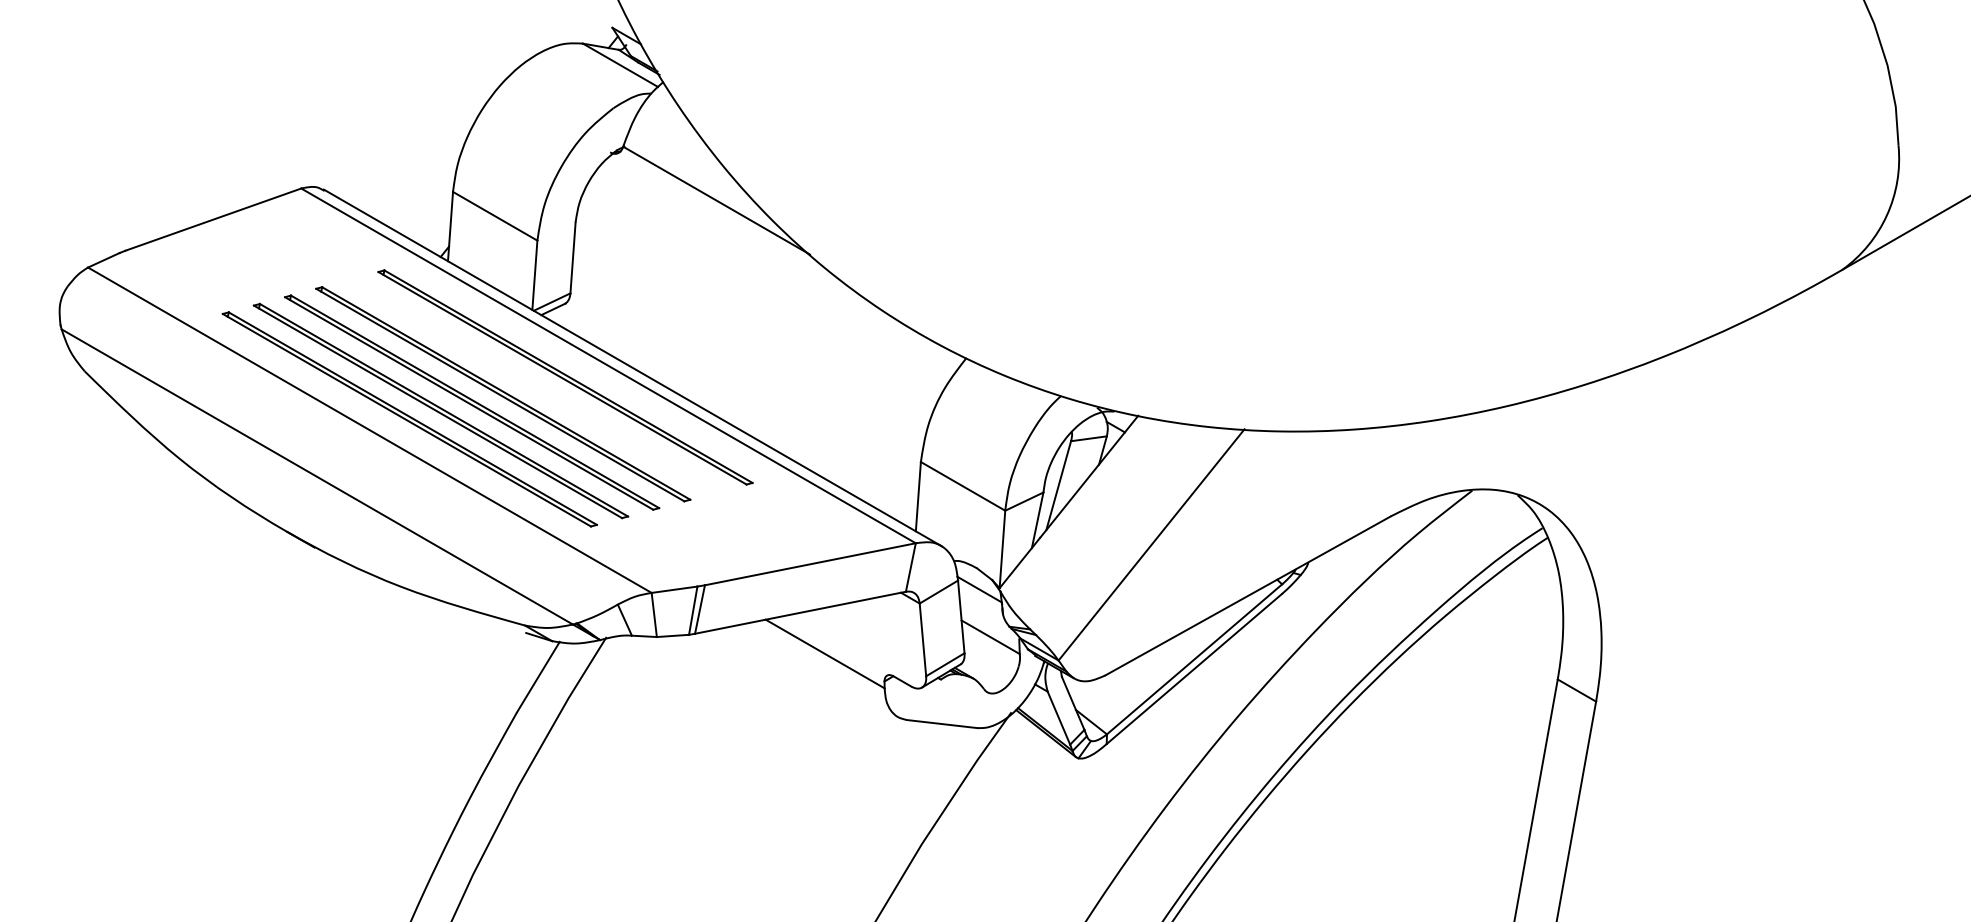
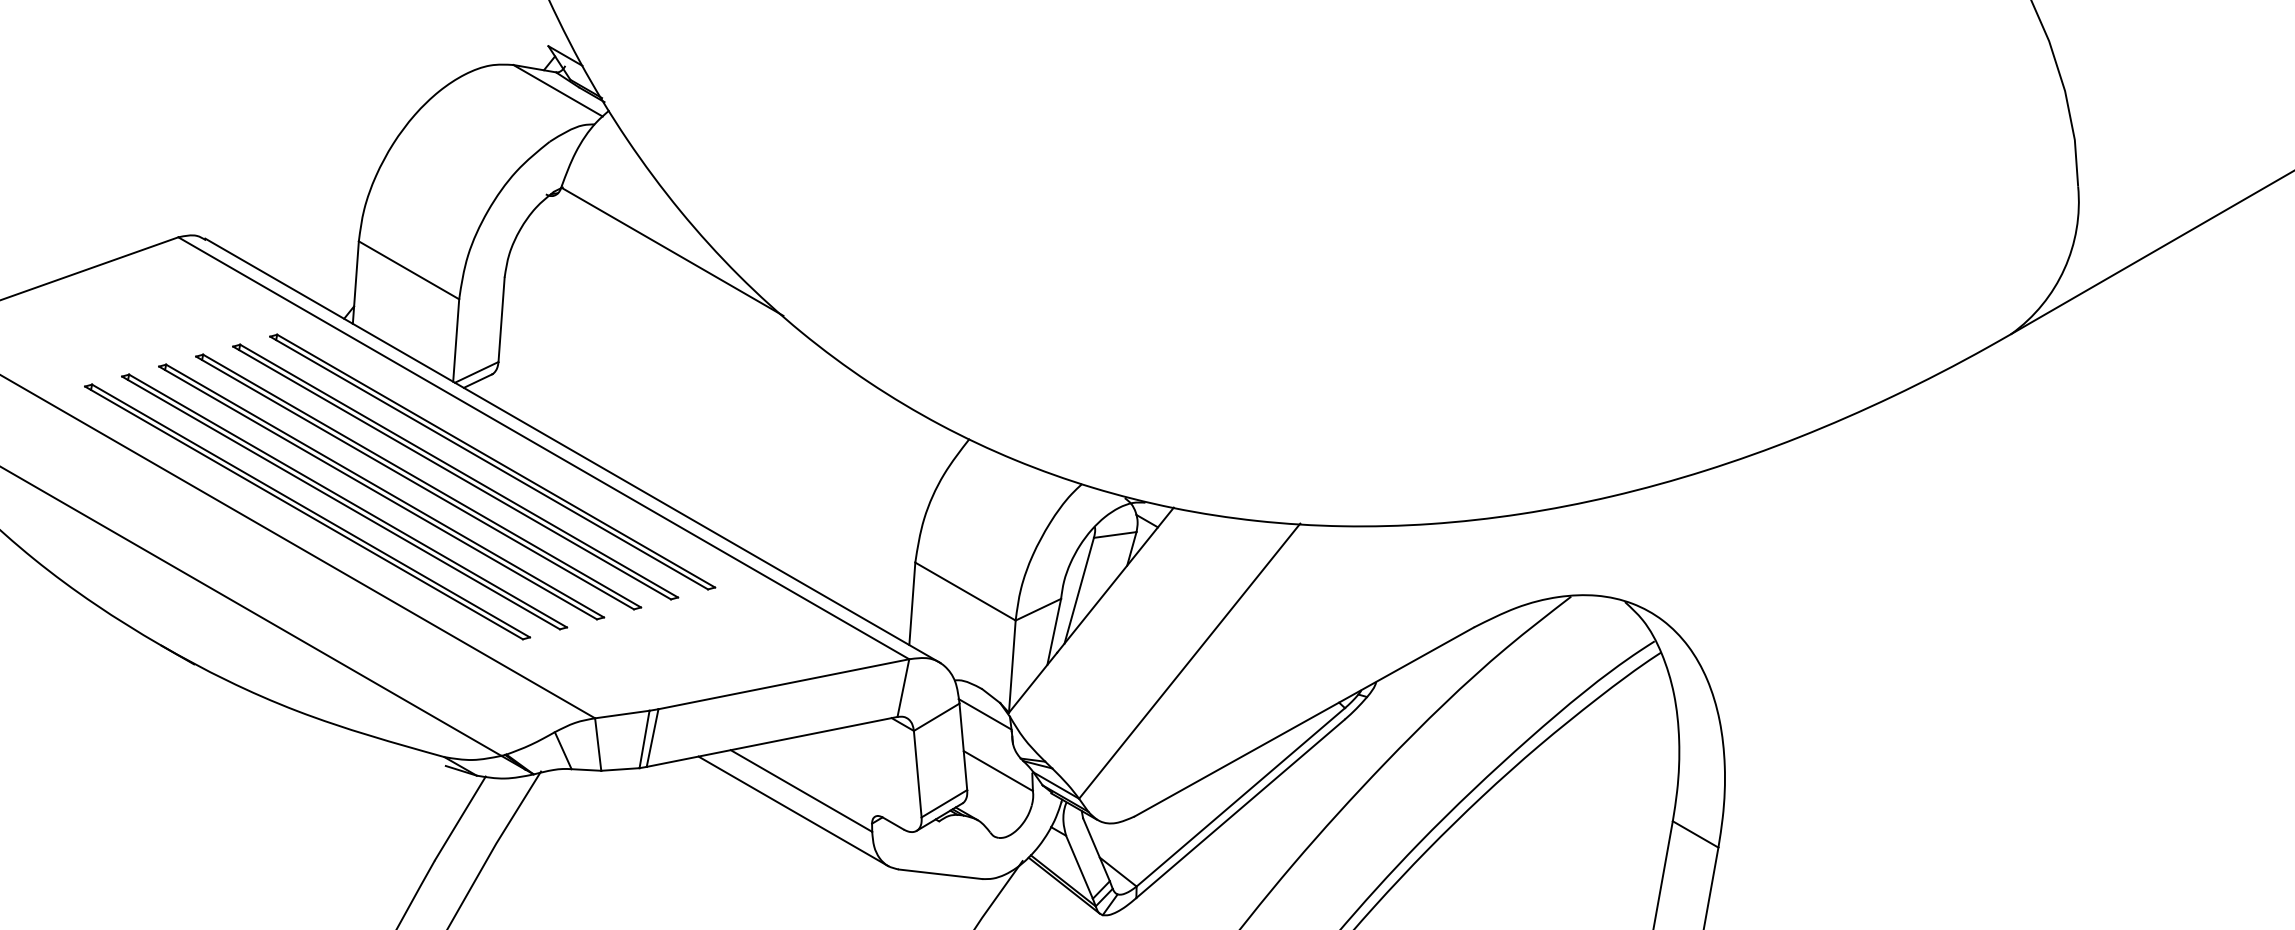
part: (534, 385) -> (455, 471), added
line: (818, 671) -> (793, 811), added

